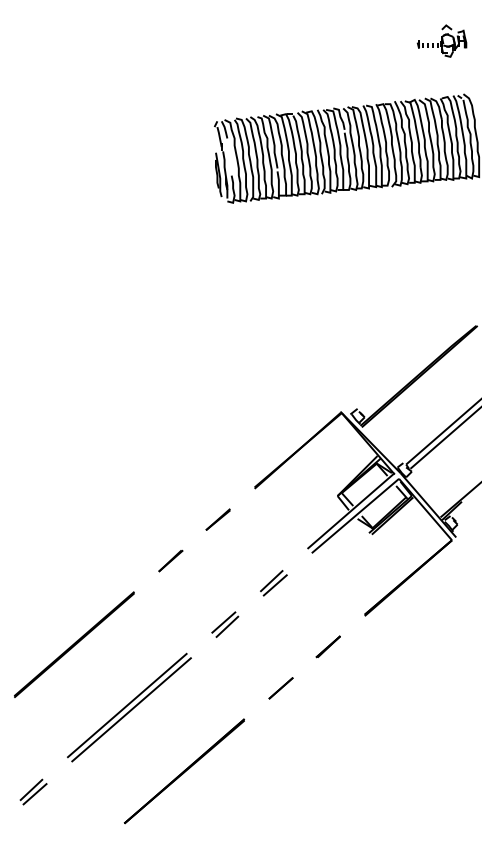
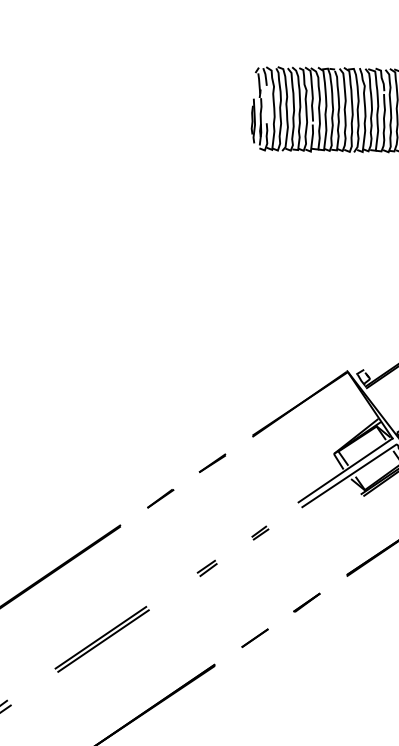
part: (273, 583) -> (259, 533), size x0.6
part: (225, 624) -> (207, 568), size x0.7
part: (129, 707) -> (102, 639), size x0.7

